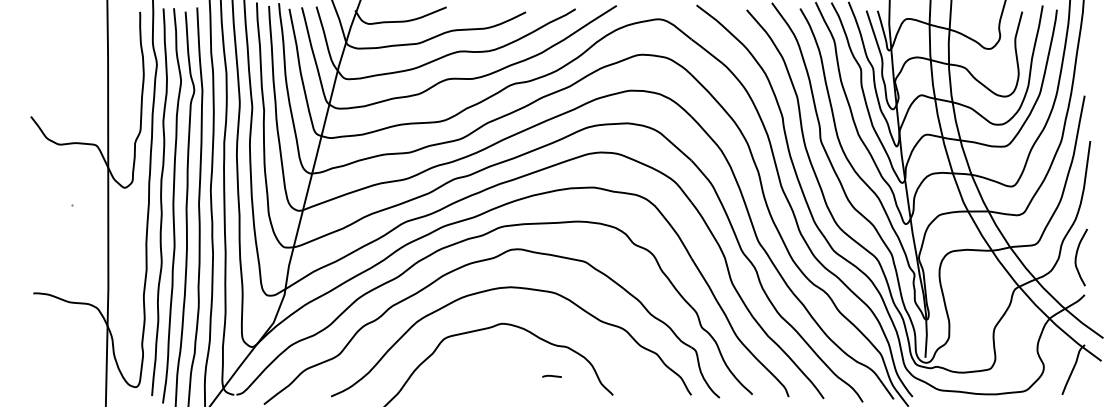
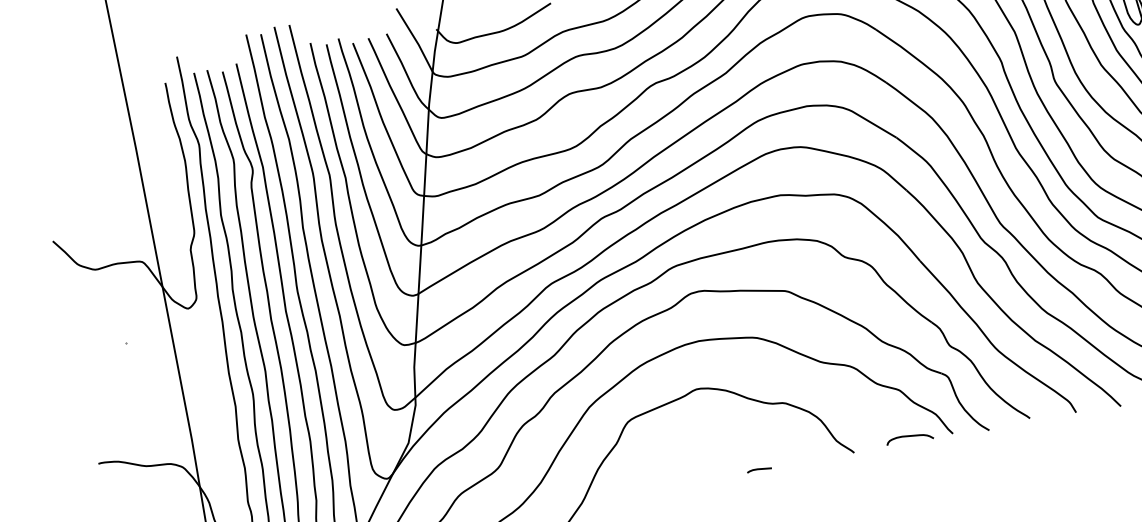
line: (551, 375) -> (758, 468), moved
curve: (657, 391) -> (909, 437), added

